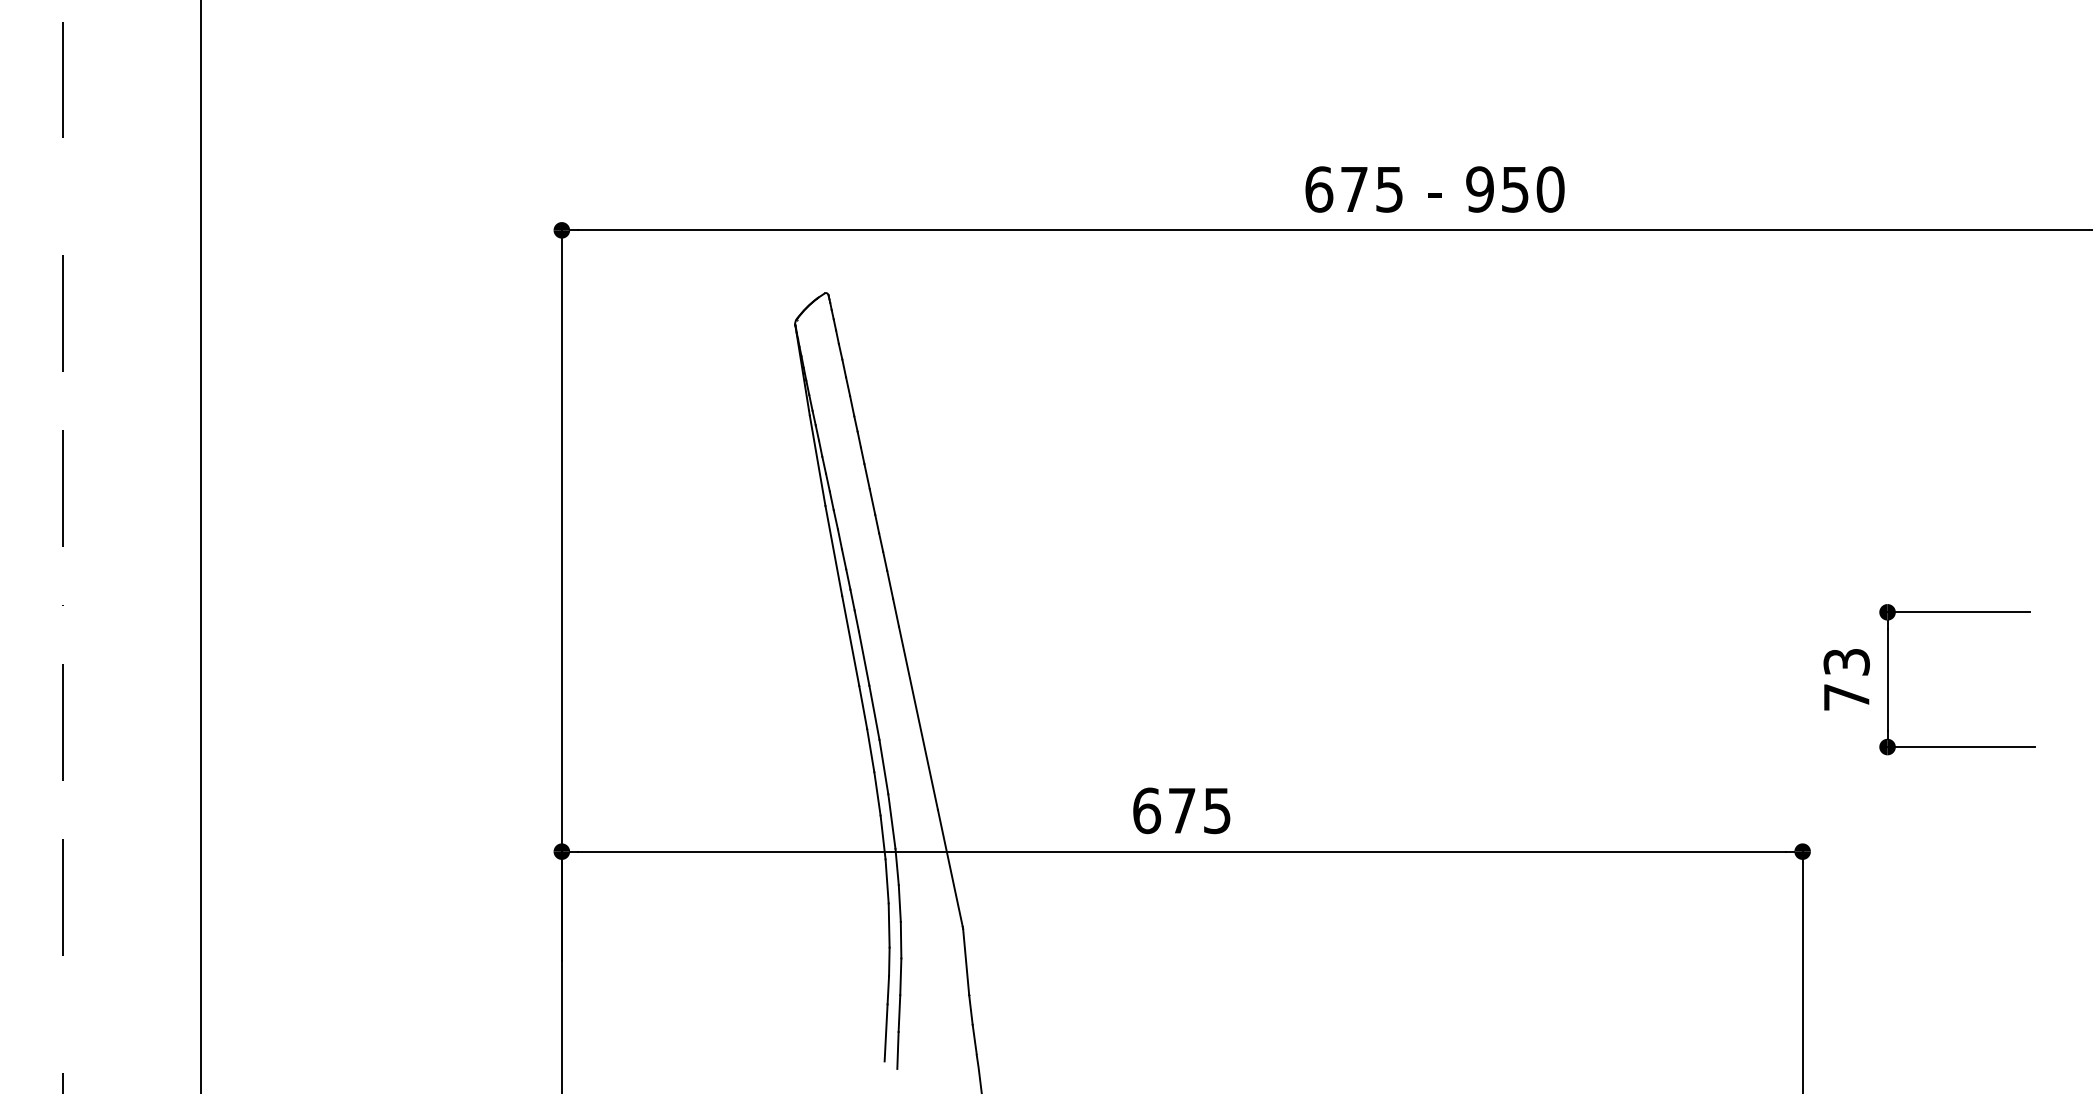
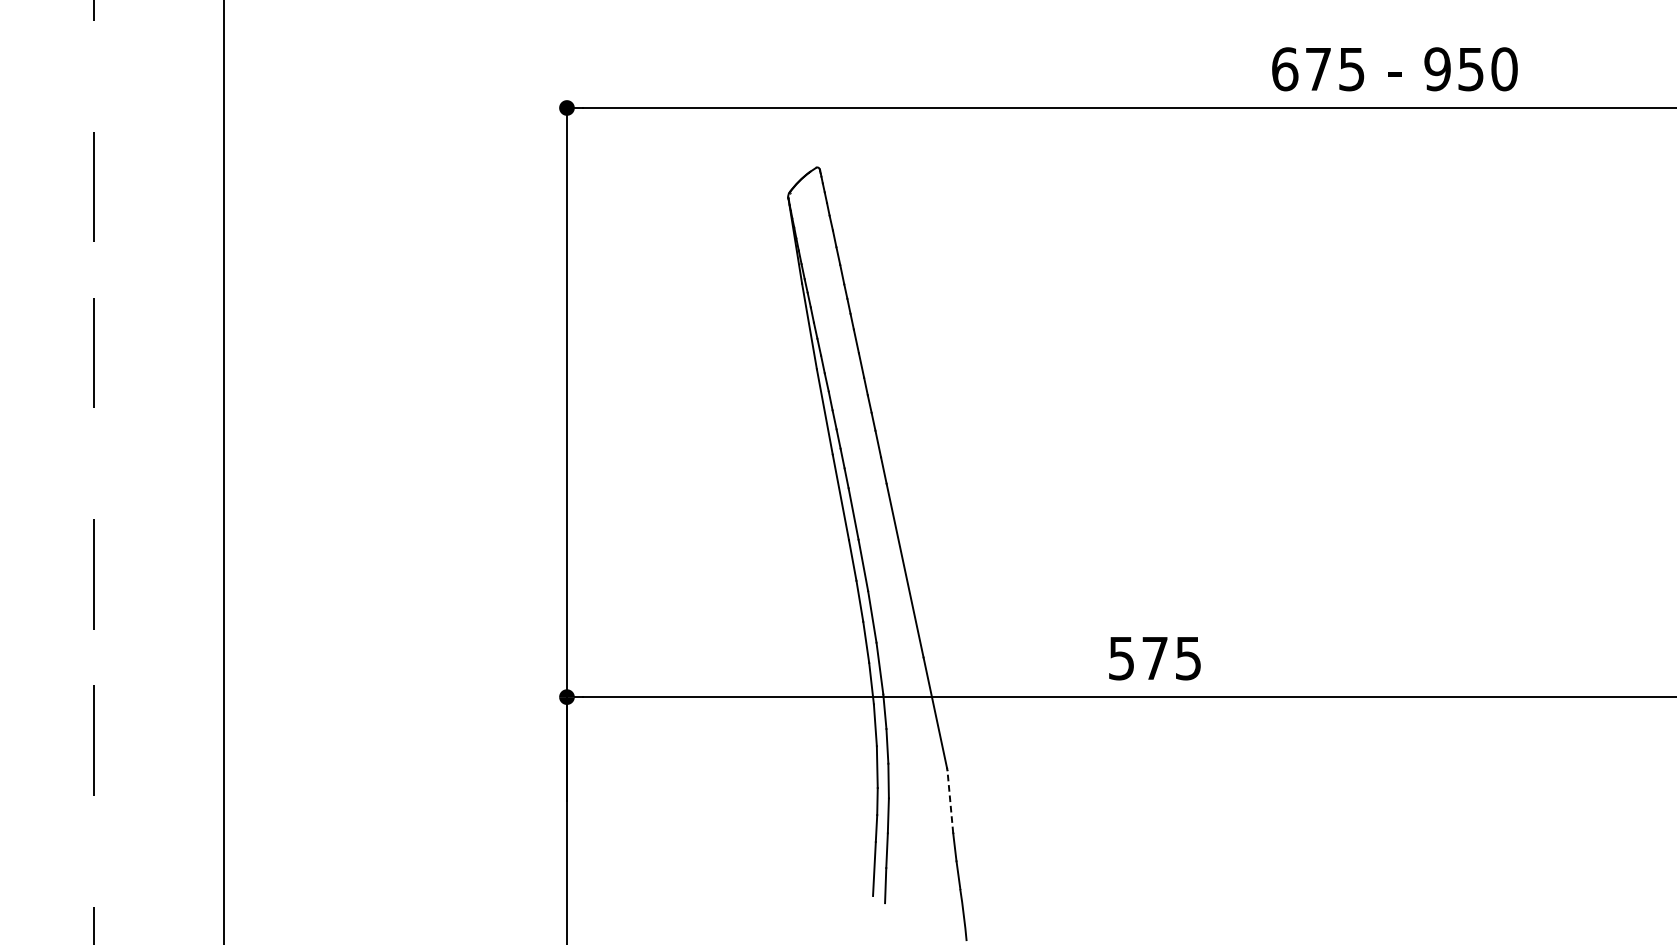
text: (1147, 810) -> (1122, 658), 675 -> 575
line: (966, 961) -> (950, 801), solid -> dashed

